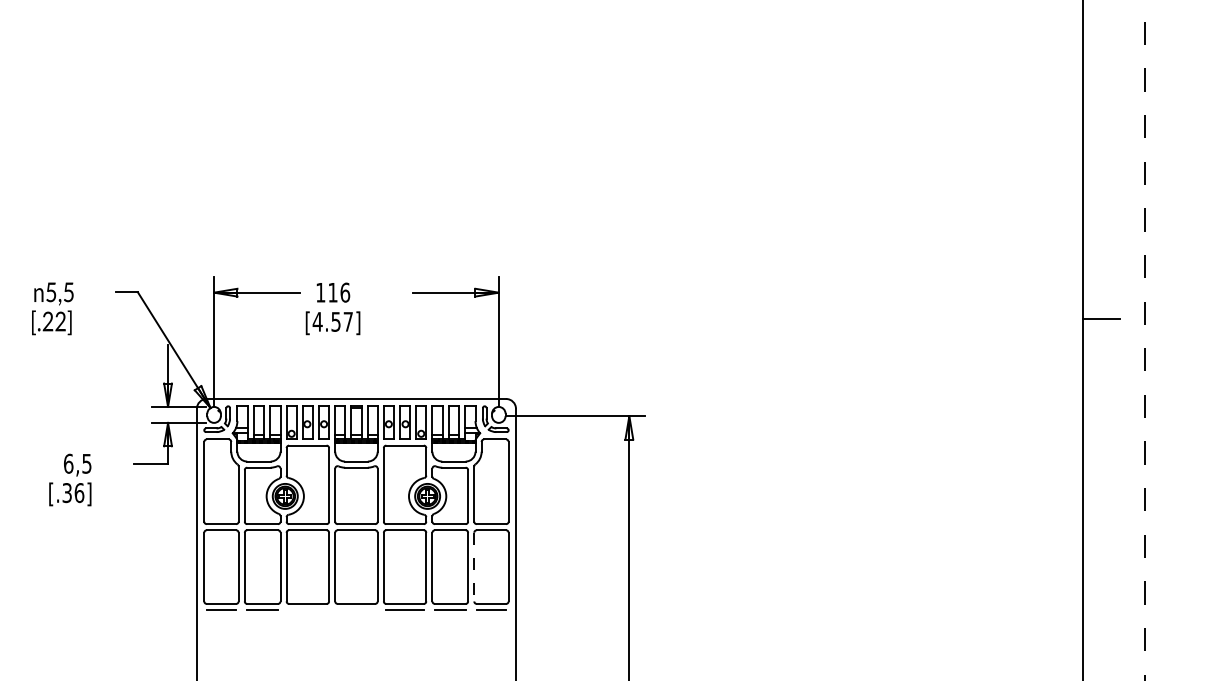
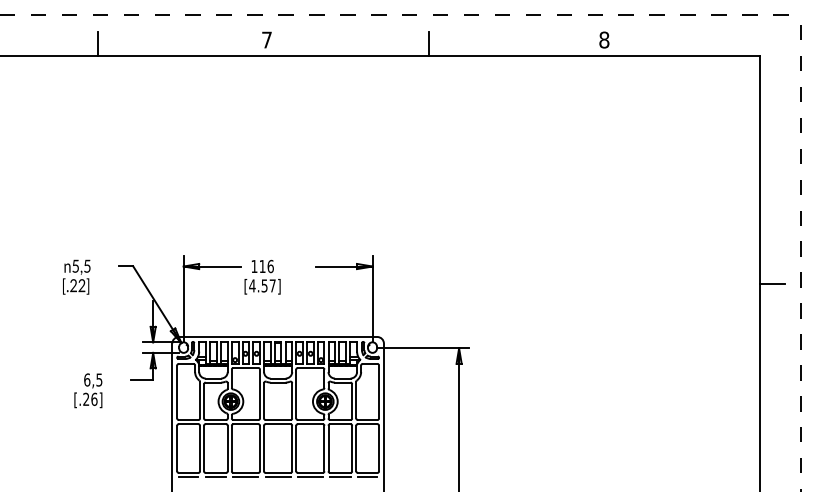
text: (67, 493) -> (86, 399), [.36] -> [.26]
line: (474, 567) -> (356, 448), dashed -> solid
line: (307, 610) -> (245, 477), added
line: (355, 610) -> (277, 477), added

